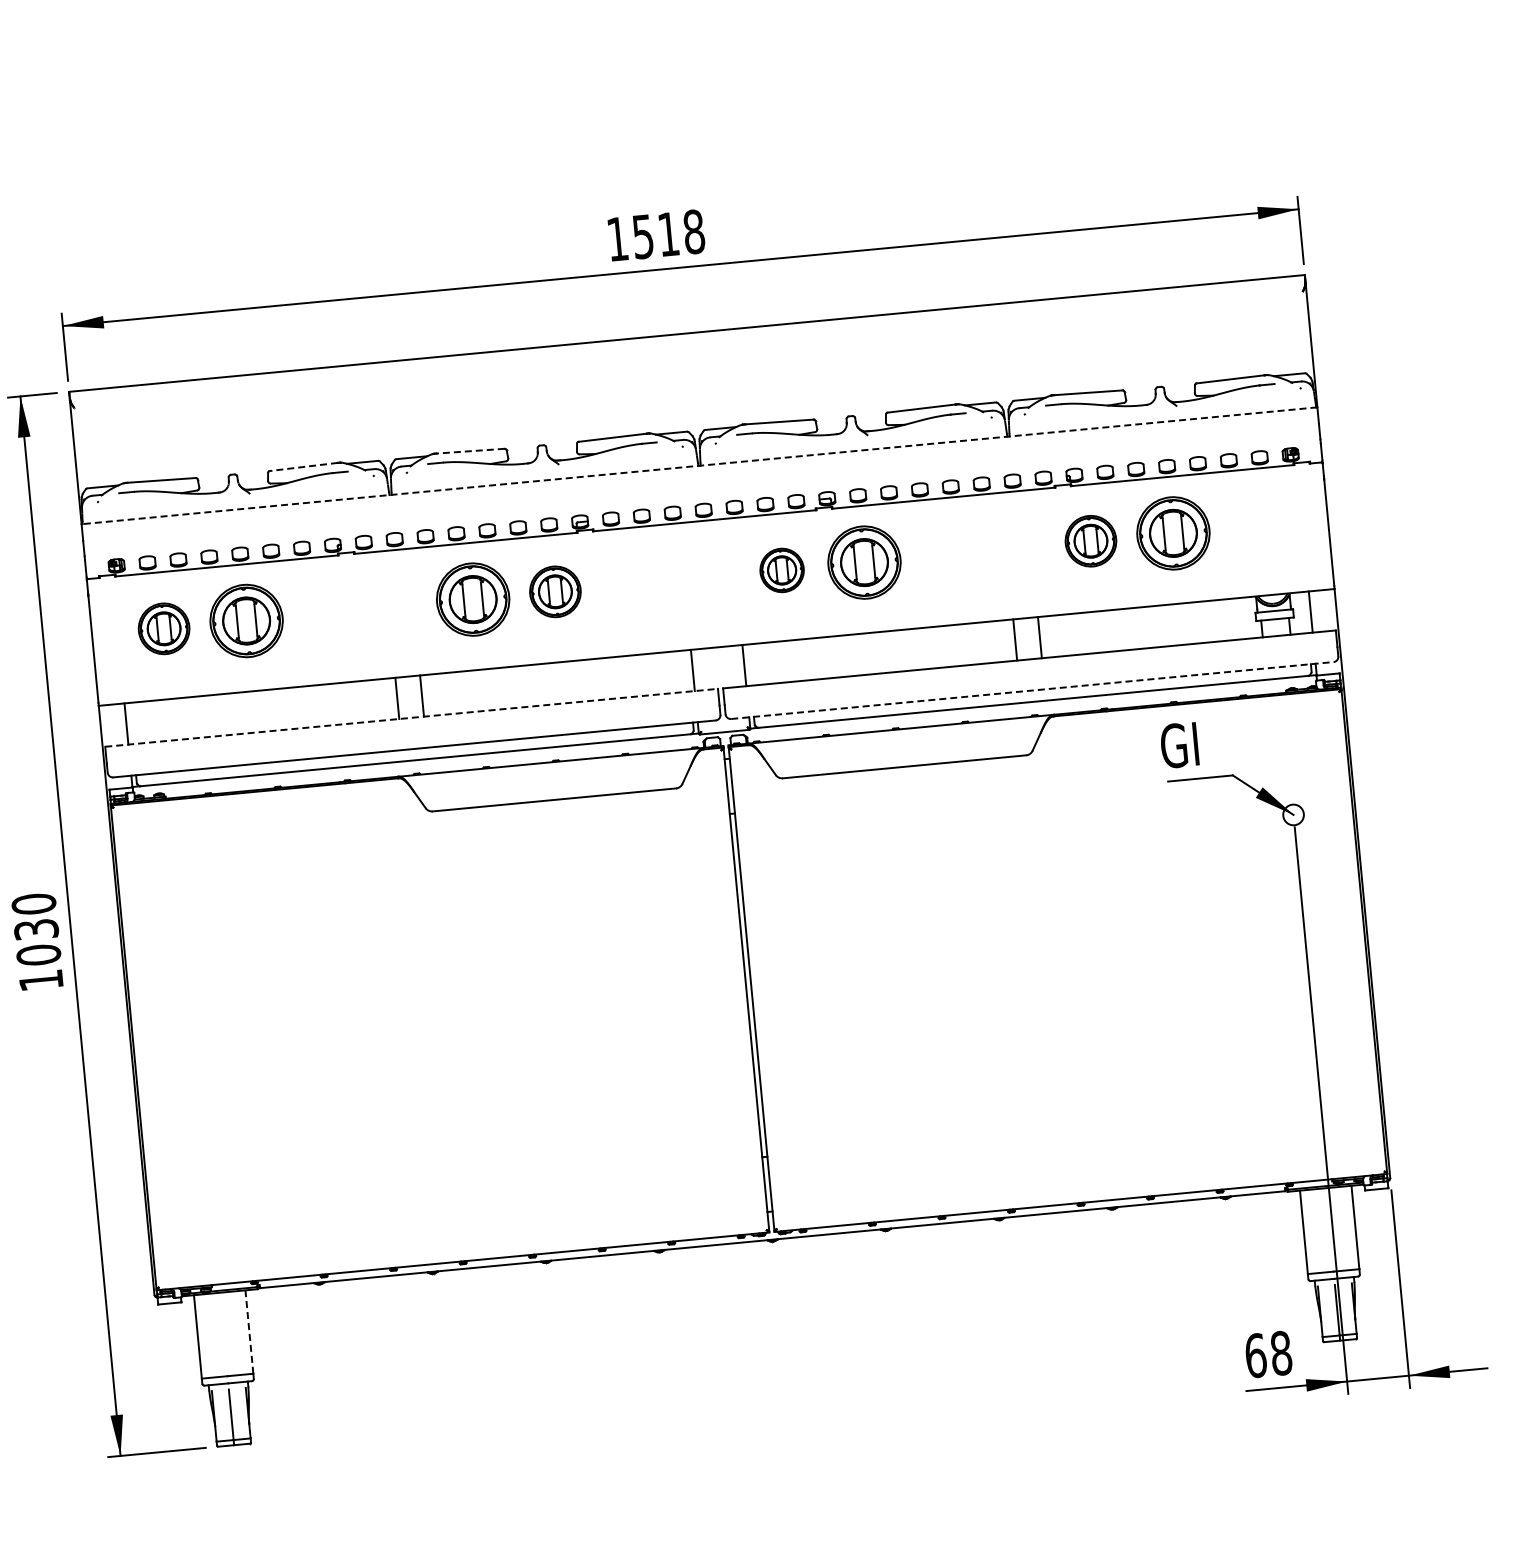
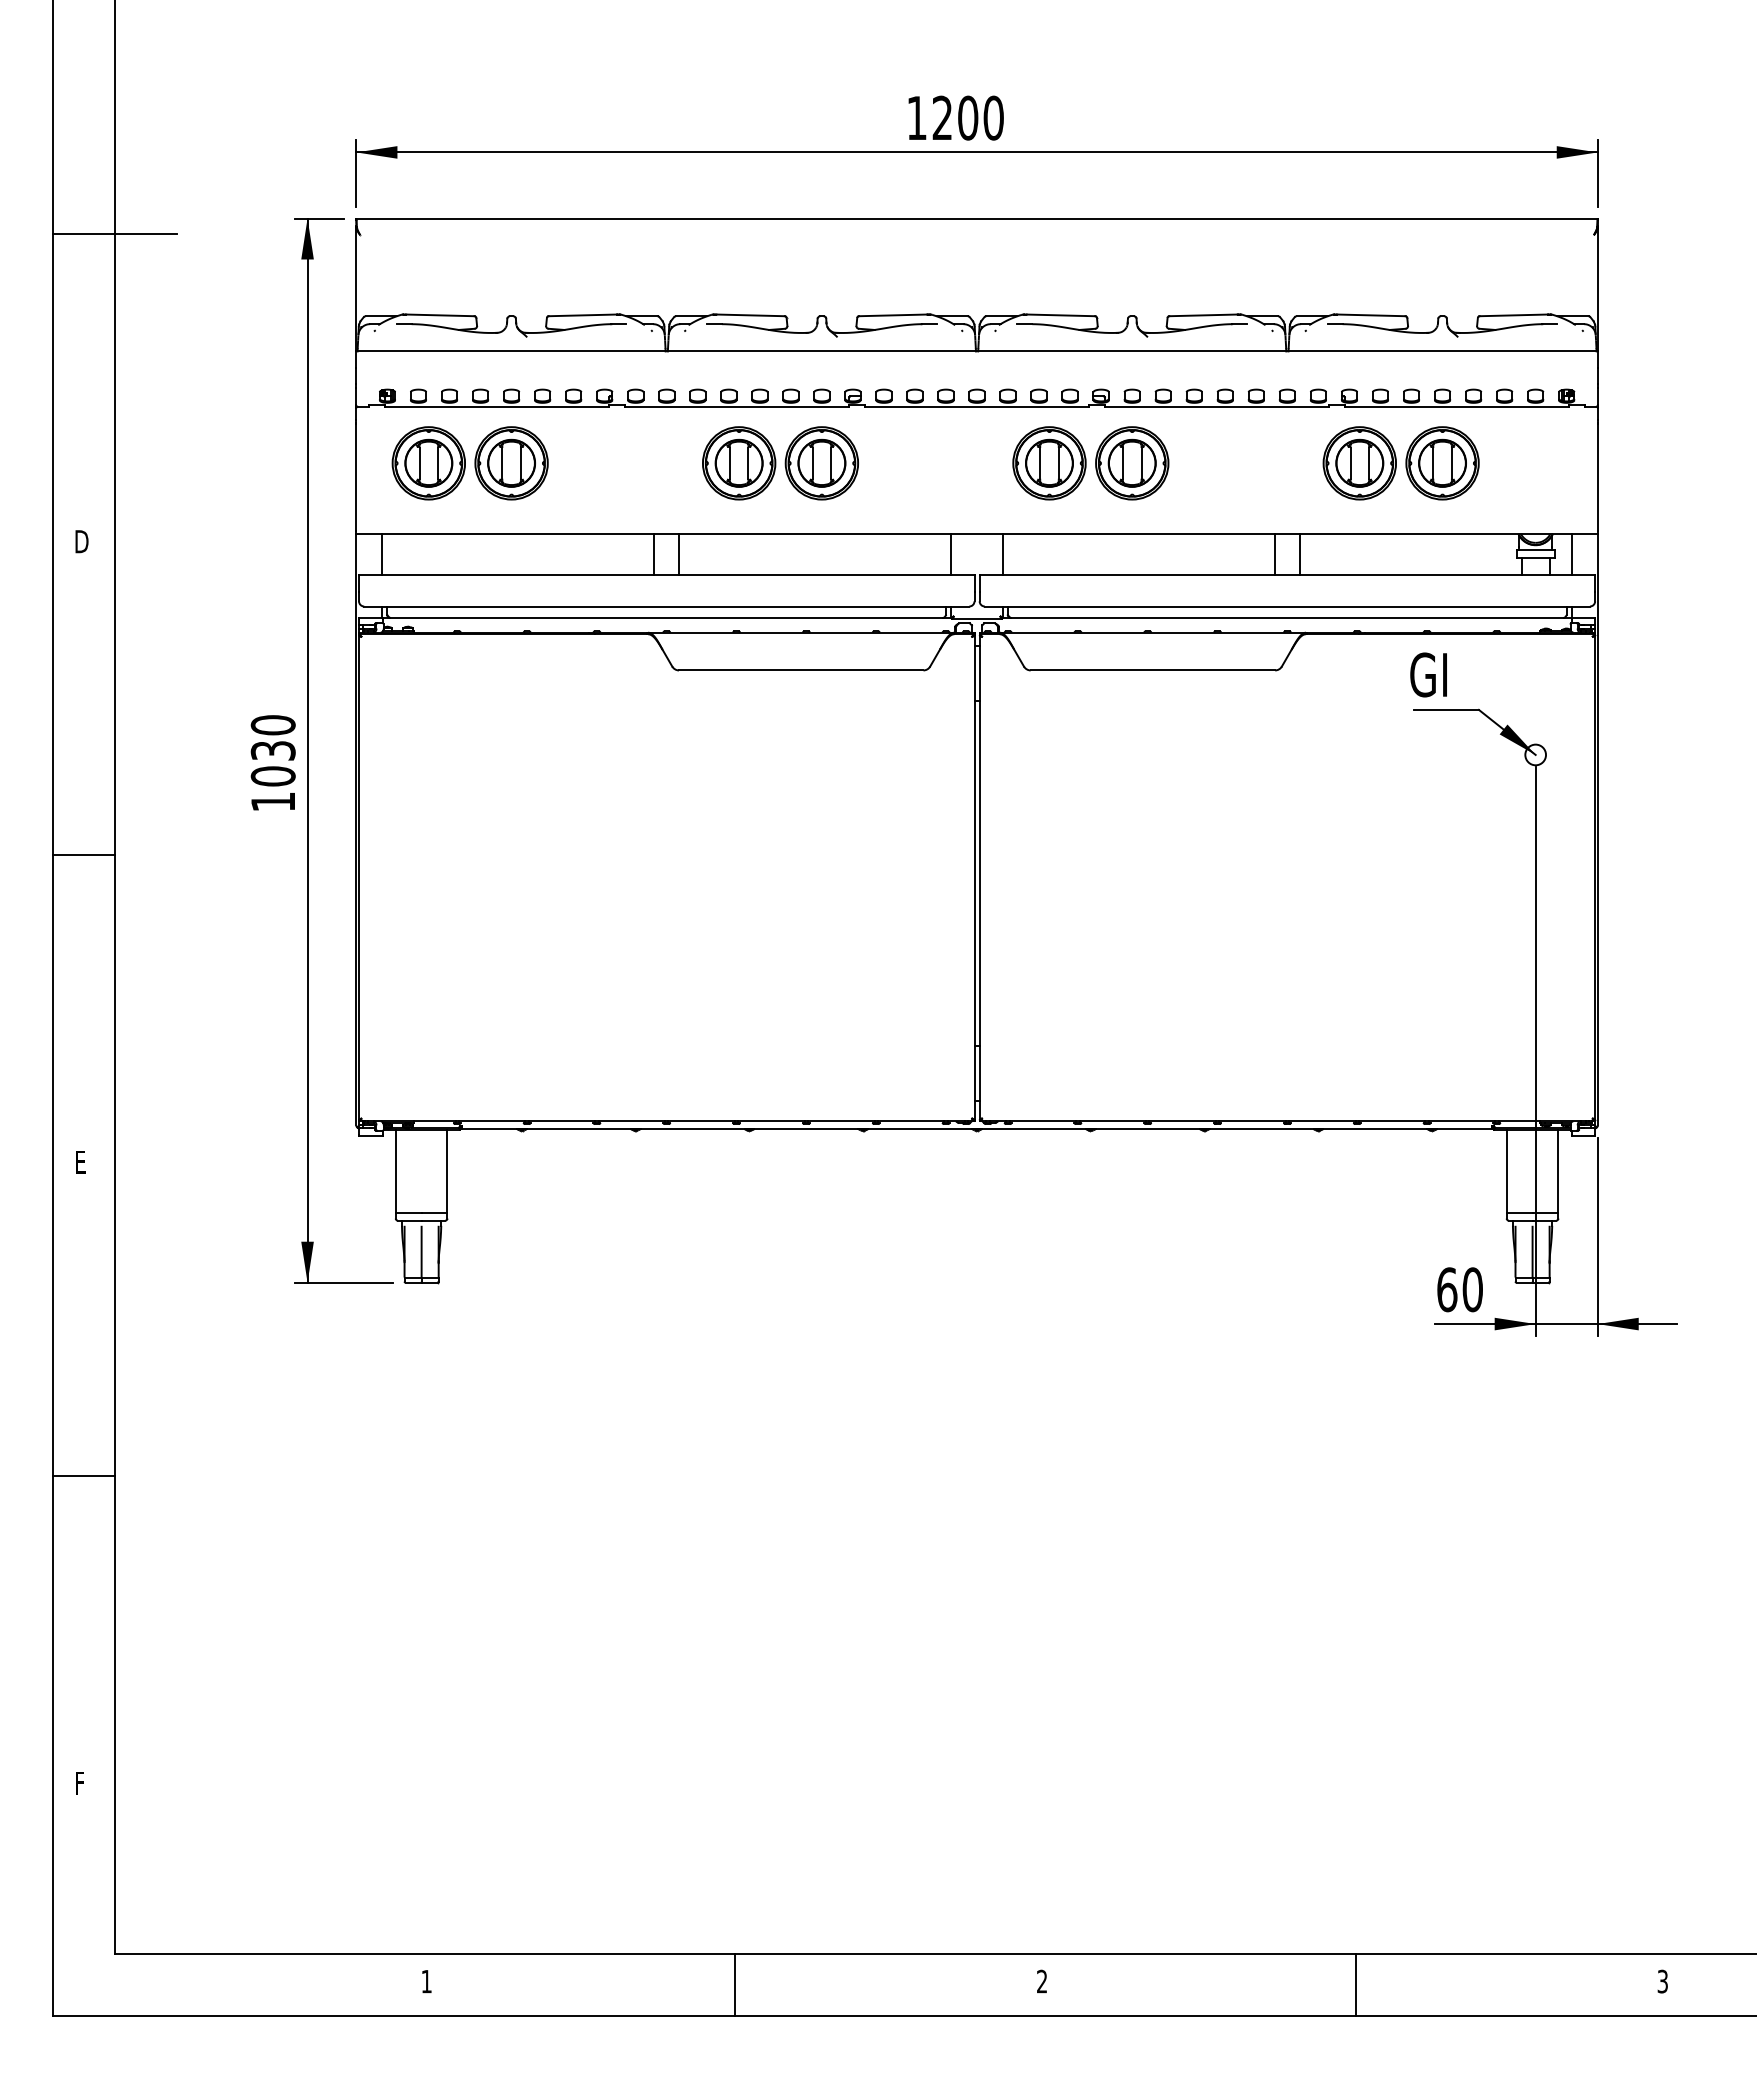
text: (667, 233) -> (967, 117), 1518 -> 1200
line: (469, 451) -> (749, 315), dashed -> solid
line: (699, 465) -> (977, 351), dashed -> solid
line: (303, 467) -> (582, 315), dashed -> solid
part: (1090, 541) -> (1359, 463), size x1.43
part: (782, 570) -> (1049, 463), size x1.67
part: (555, 591) -> (821, 463), size x1.43
part: (163, 628) -> (428, 463), size x1.43
line: (1032, 690) -> (1287, 606), dashed -> solid
line: (411, 718) -> (666, 575), dashed -> solid
line: (249, 1332) -> (447, 1171), dashed -> solid
text: (1280, 1353) -> (1472, 1289), 68 -> 60

